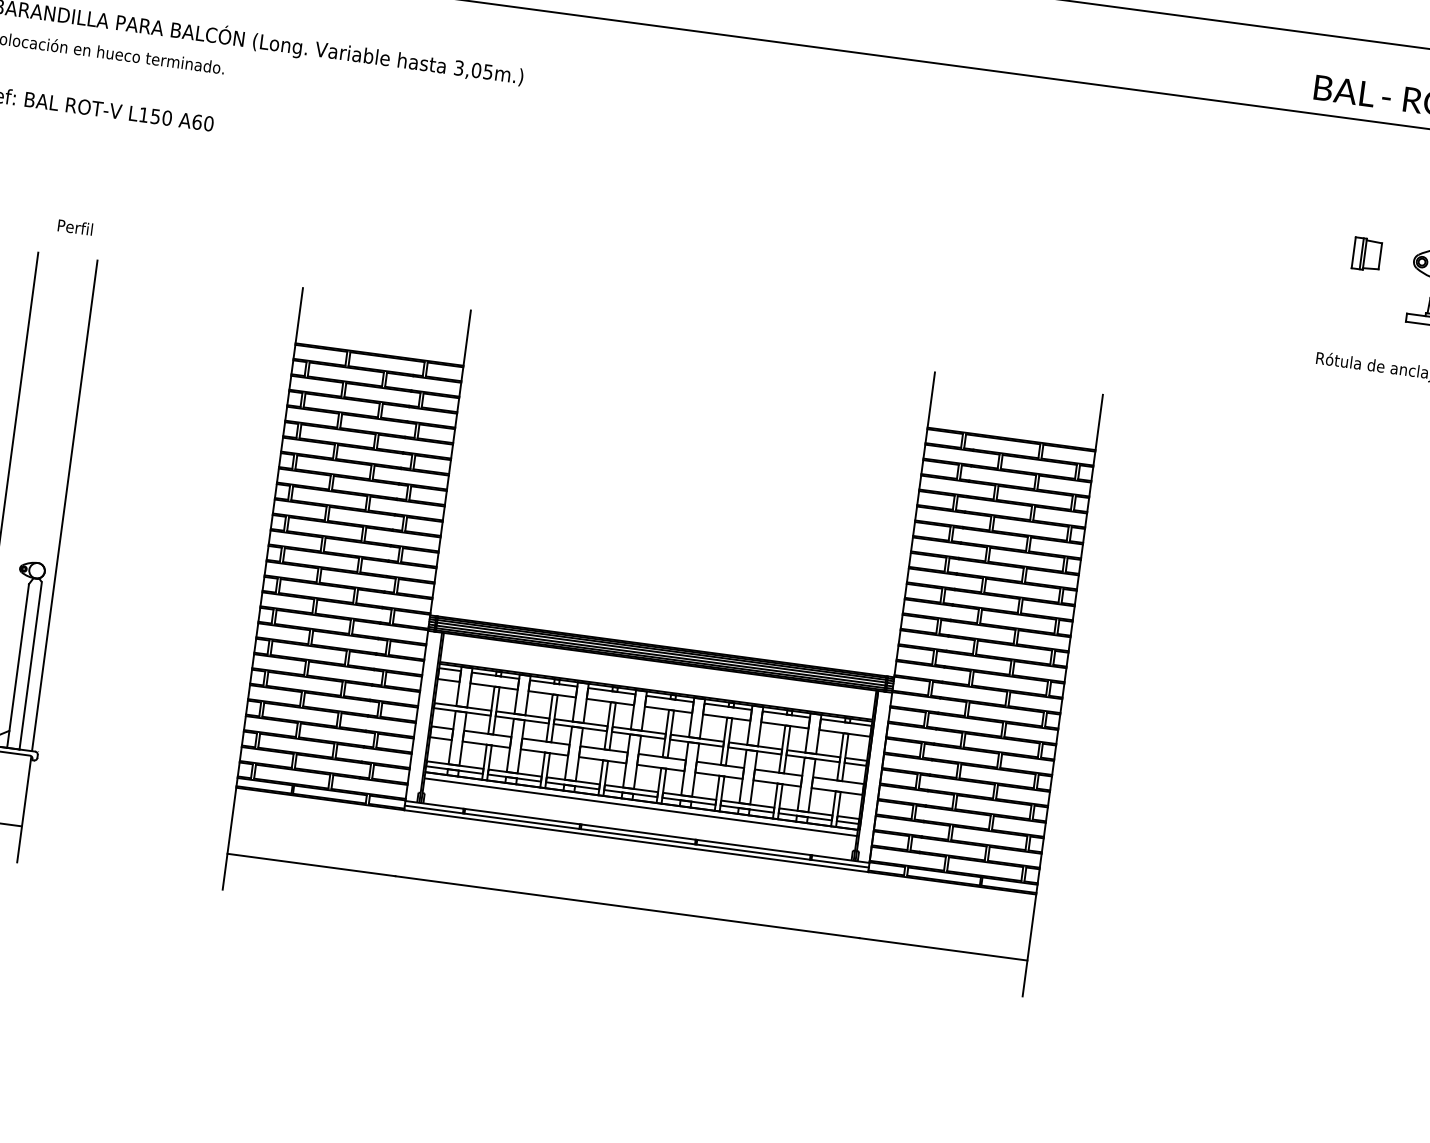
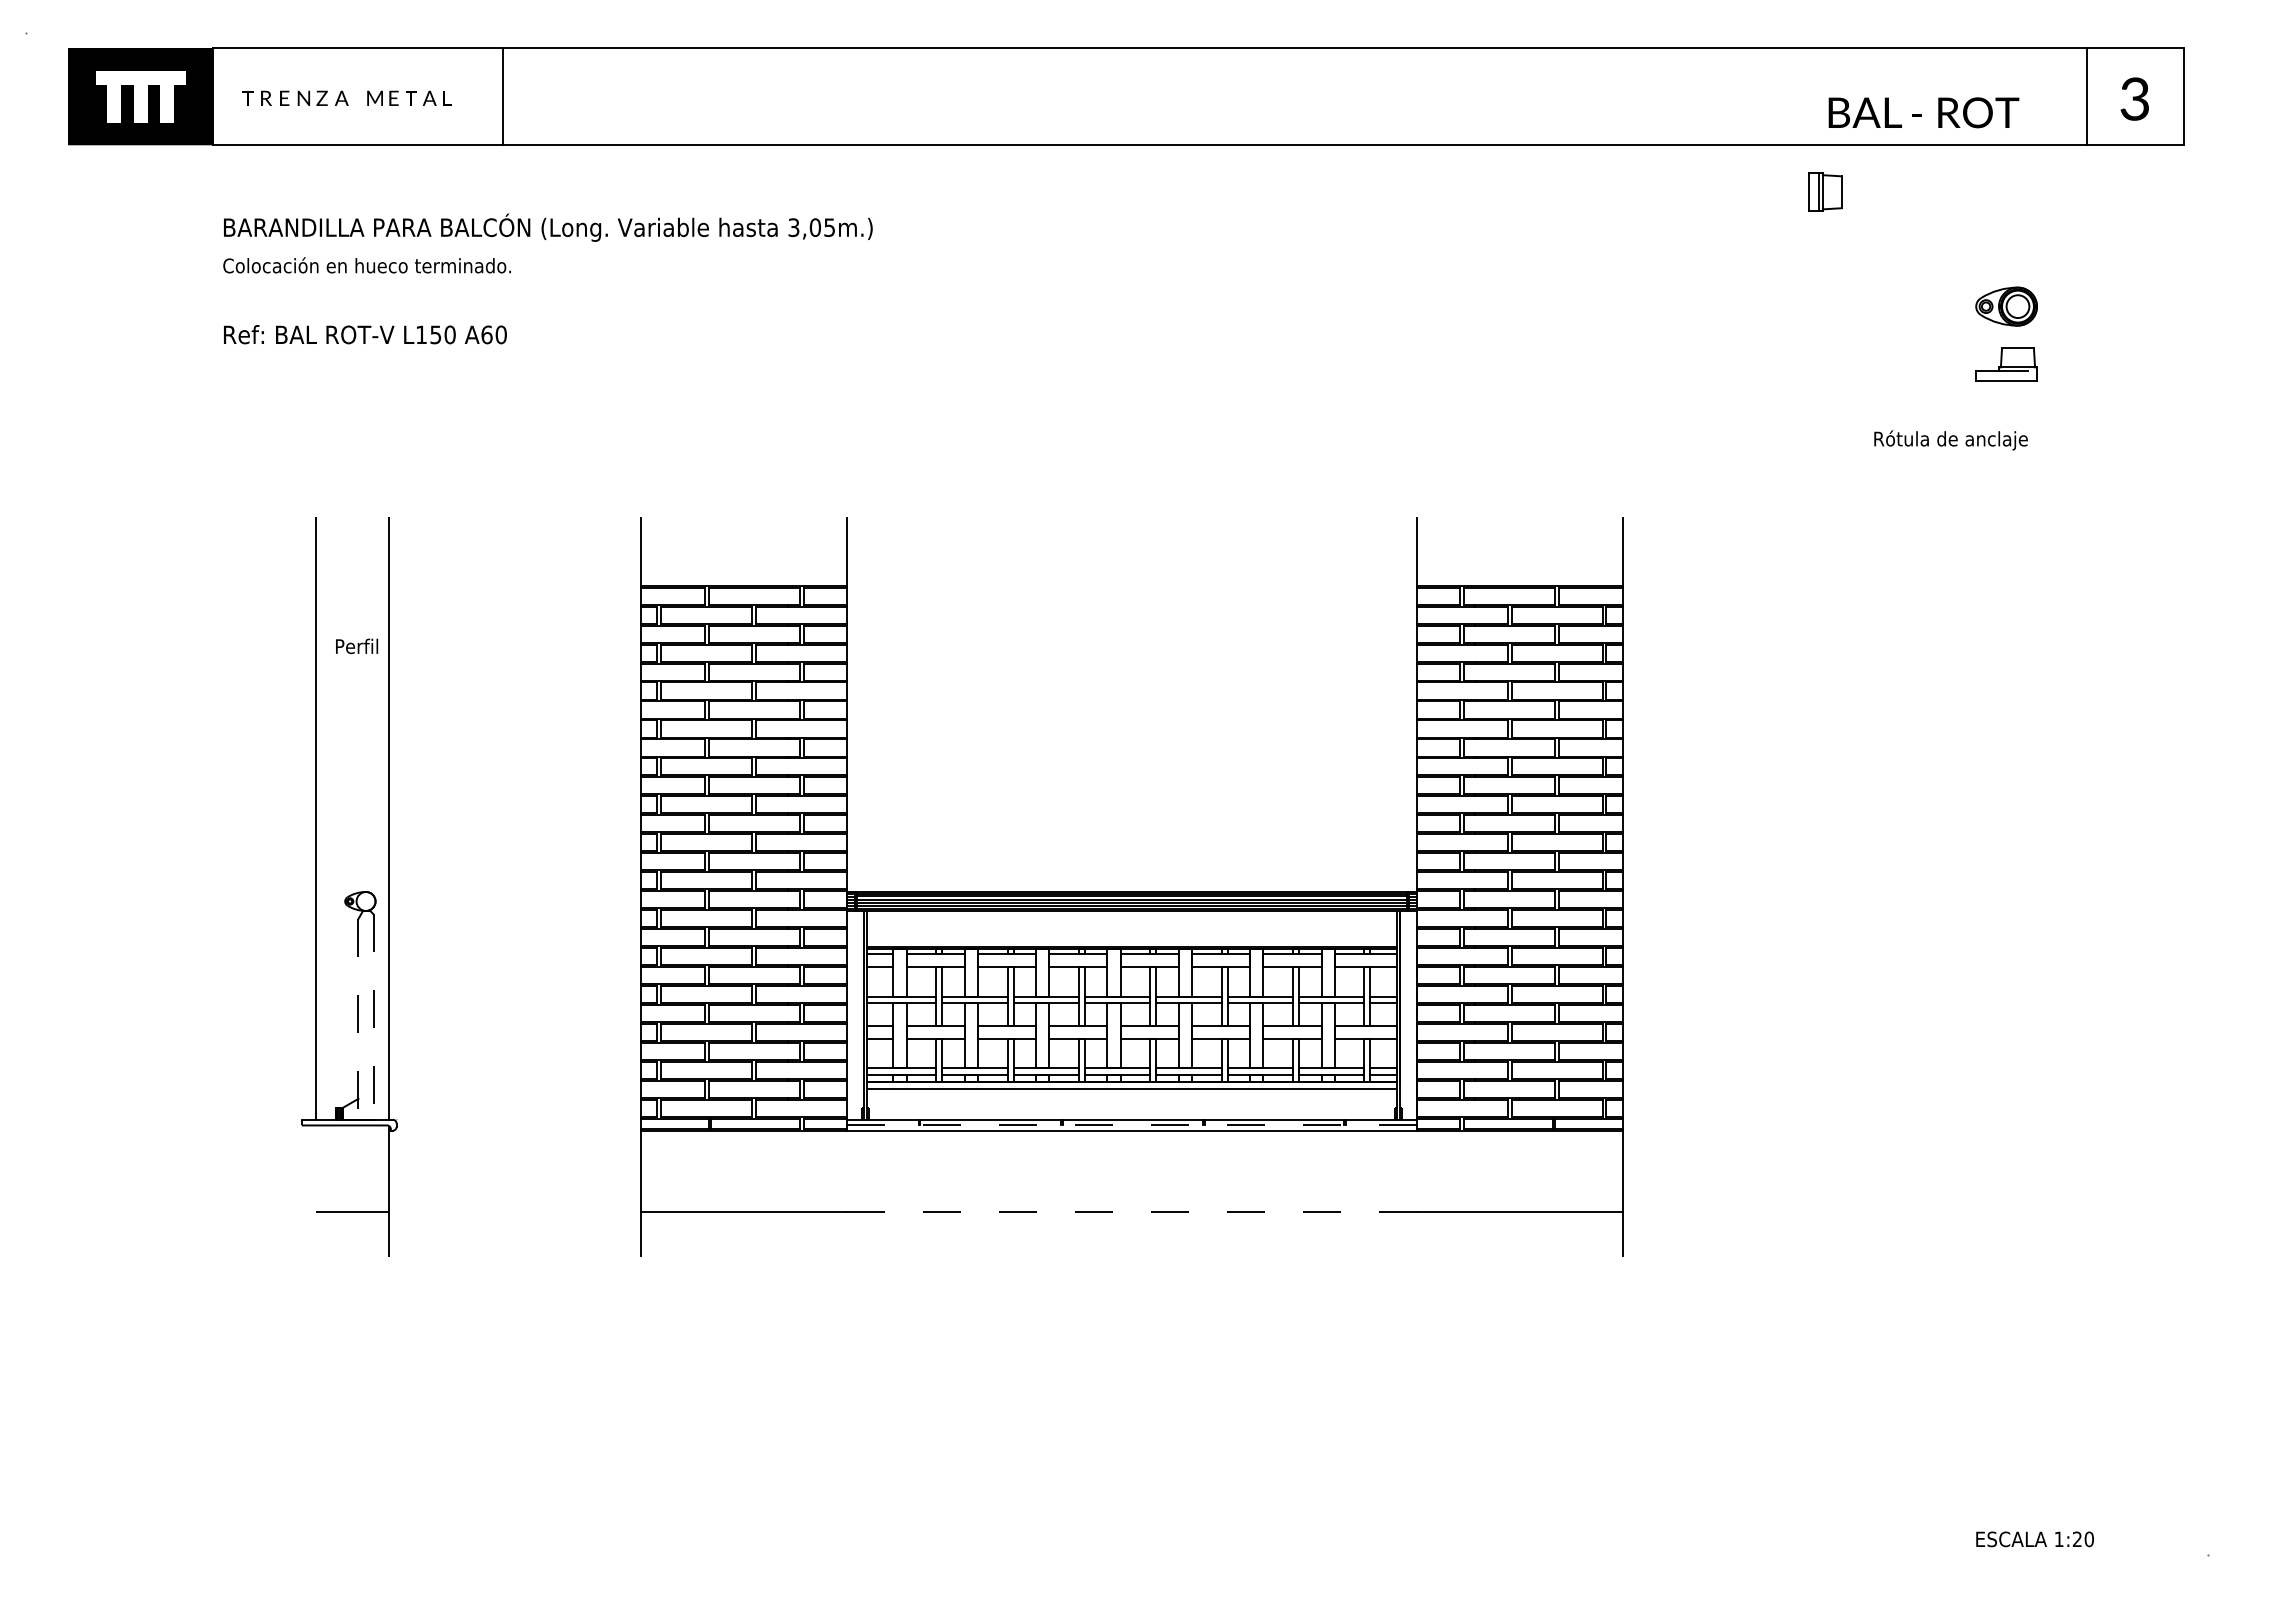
text: (75, 227) -> (357, 646), moved
part: (1367, 253) -> (1825, 191), moved
line: (18, 666) -> (358, 1019), solid -> dashed
line: (30, 666) -> (373, 1017), solid -> dashed
line: (636, 836) -> (1131, 1125), solid -> dashed
line: (627, 907) -> (1131, 1212), solid -> dashed

